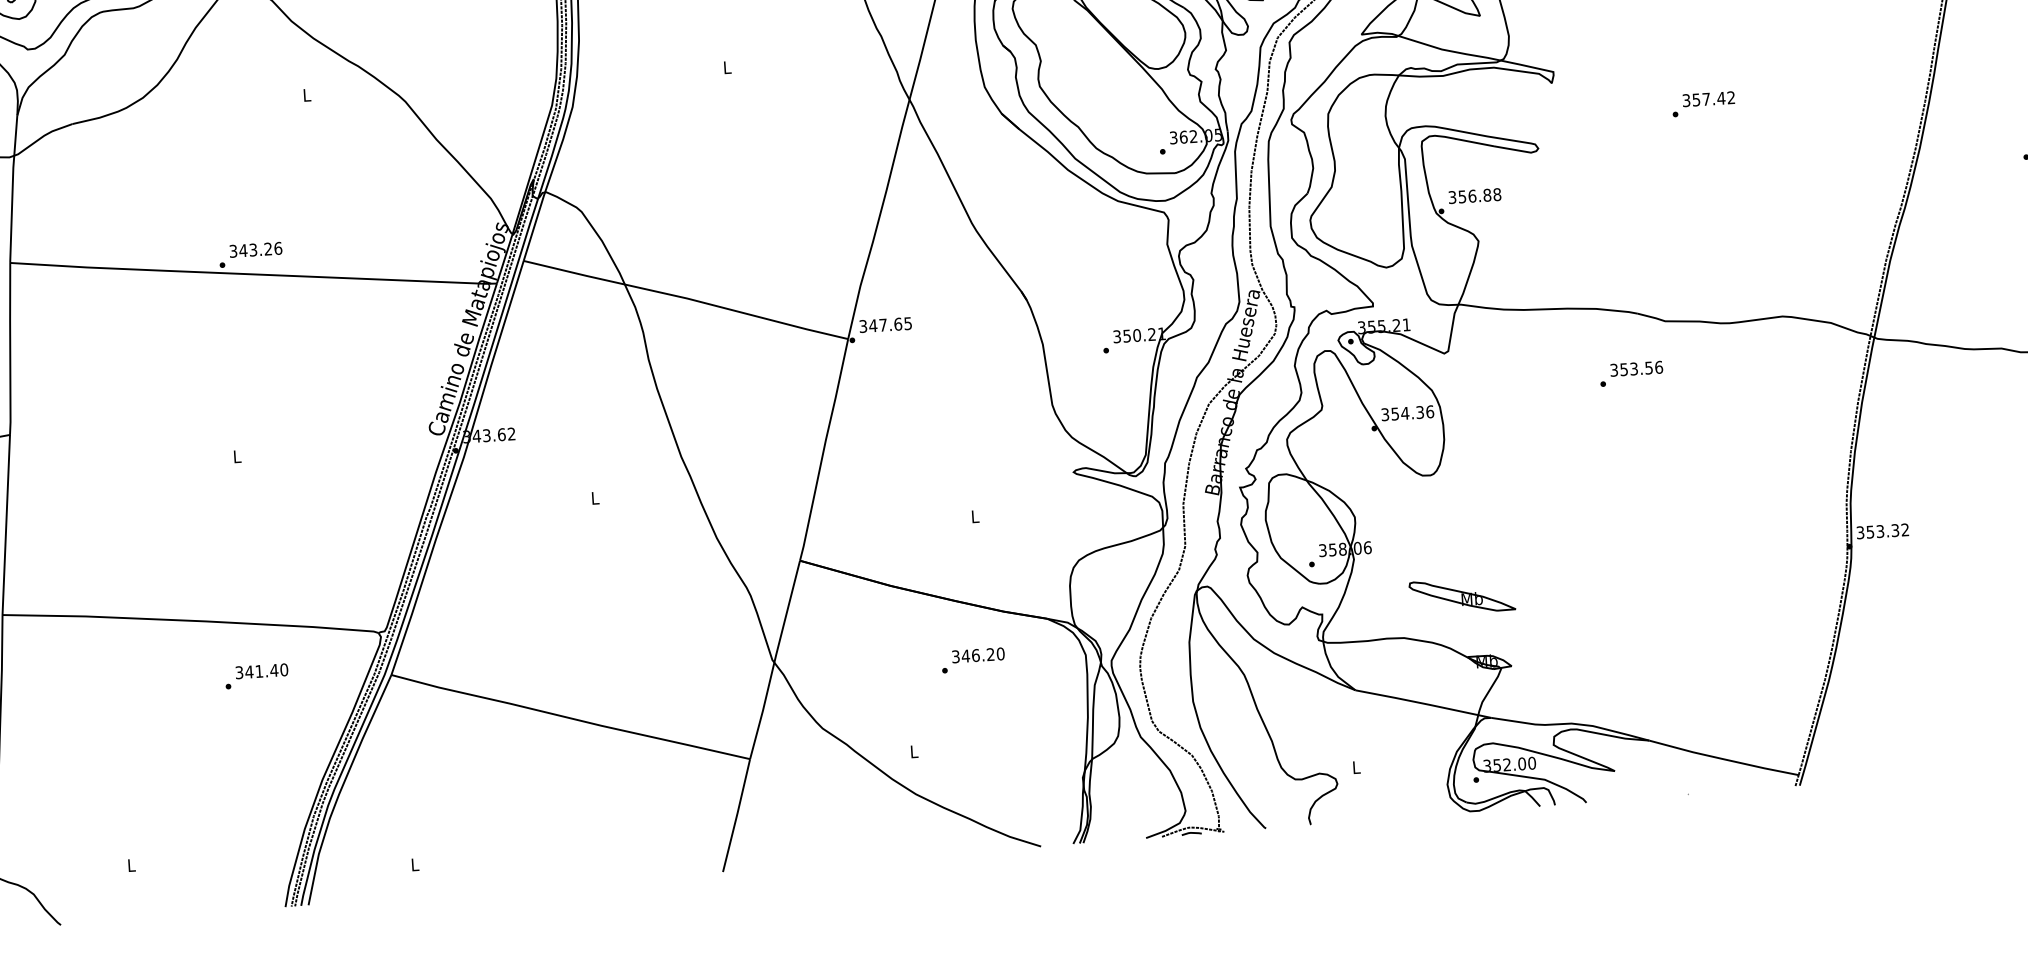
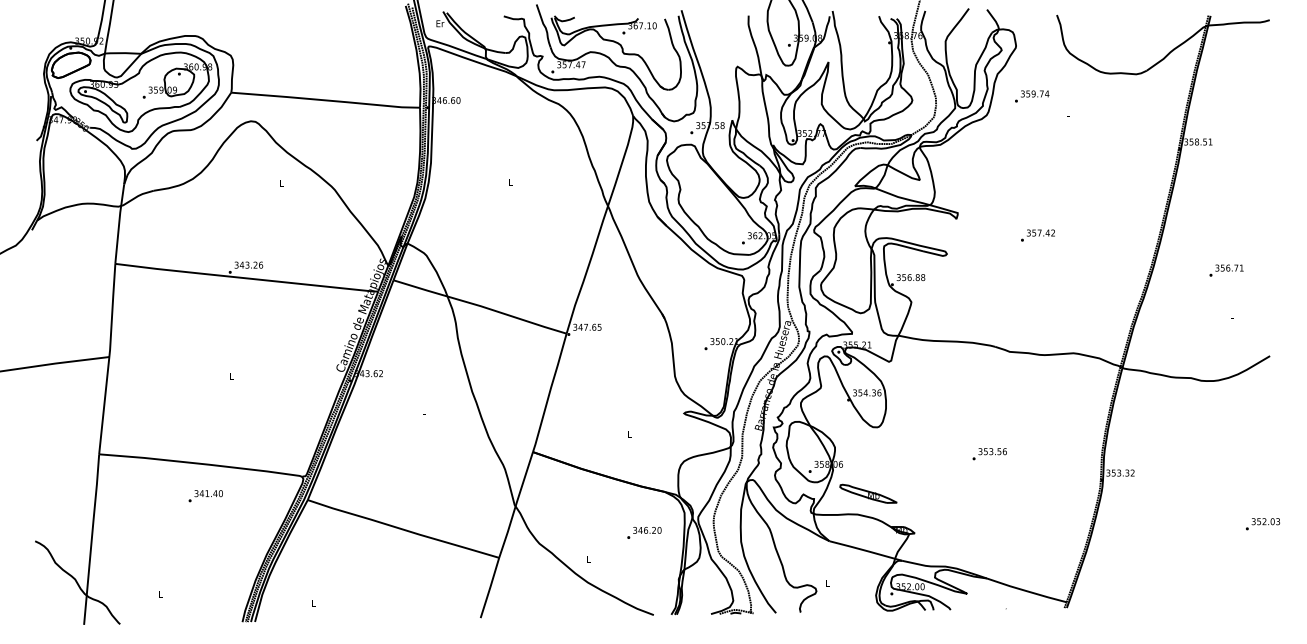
text: (1631, 374) -> (989, 454), moved
part: (1462, 595) -> (868, 493), moved
text: (973, 659) -> (644, 532), moved
text: (256, 676) -> (205, 496), moved

